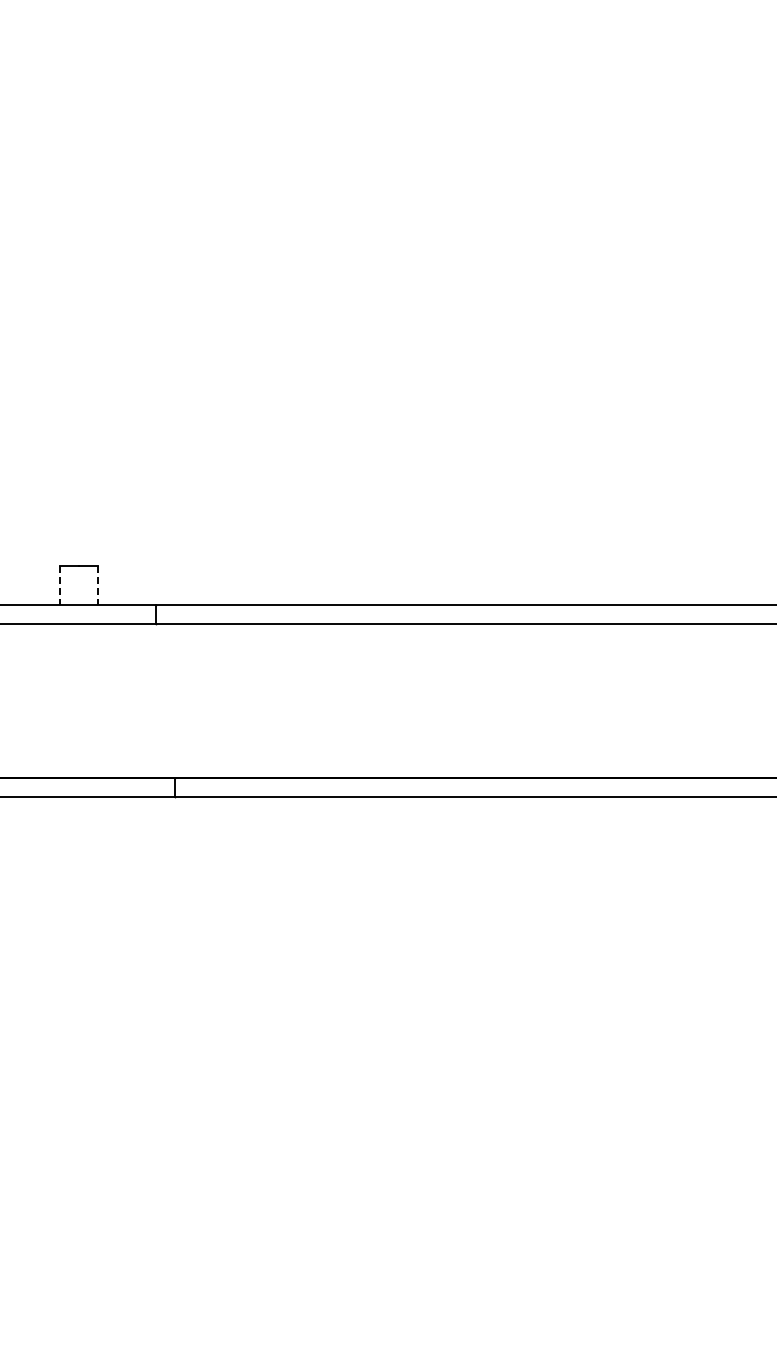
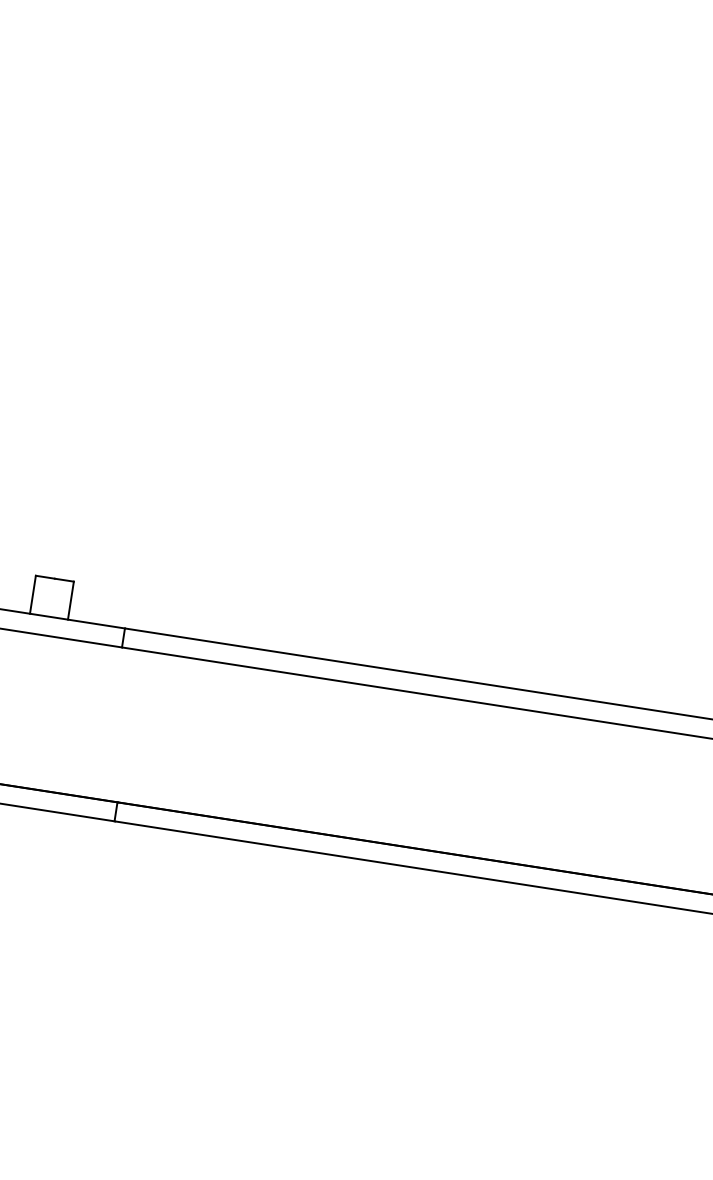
line: (59, 585) -> (32, 594), dashed -> solid
line: (98, 585) -> (71, 600), dashed -> solid

